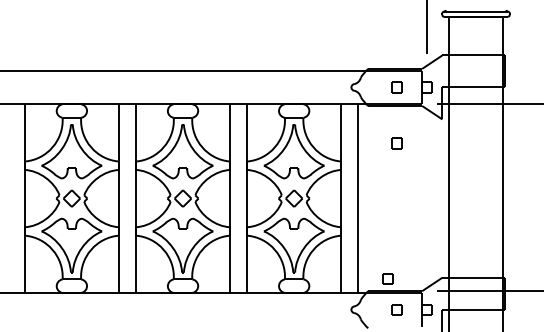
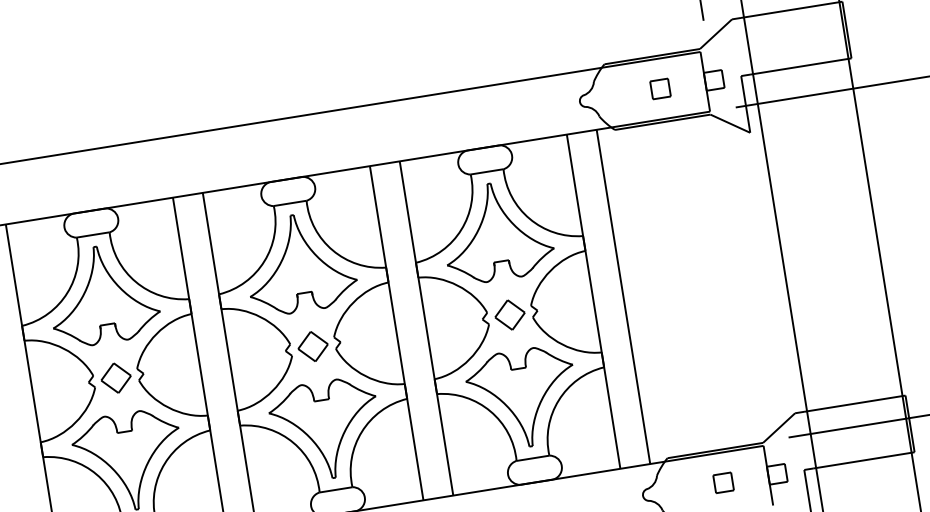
part: (396, 143) -> (675, 188), removed
part: (387, 278) -> (698, 430), removed

